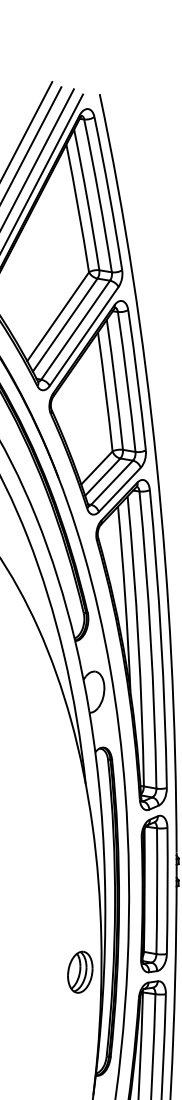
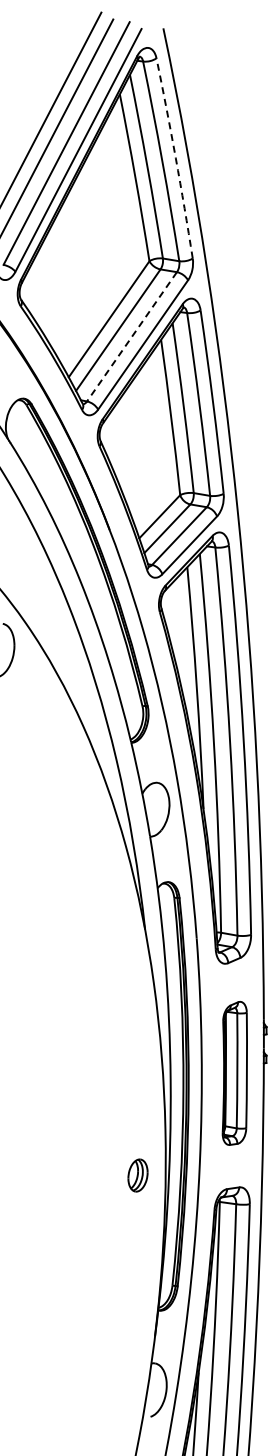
arc: (108, 193) -> (175, 158), solid -> dashed
line: (75, 329) -> (131, 336), solid -> dashed
part: (154, 894) -> (234, 1073), size x0.7
part: (79, 972) -> (137, 1175), size x0.6

